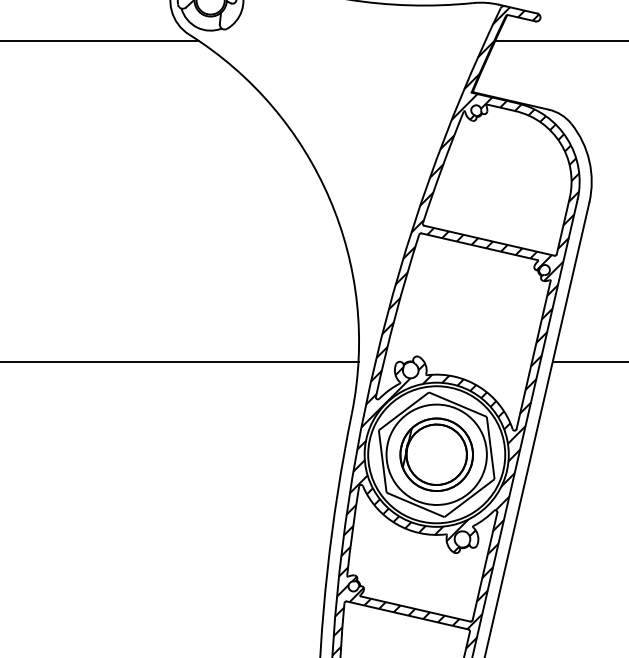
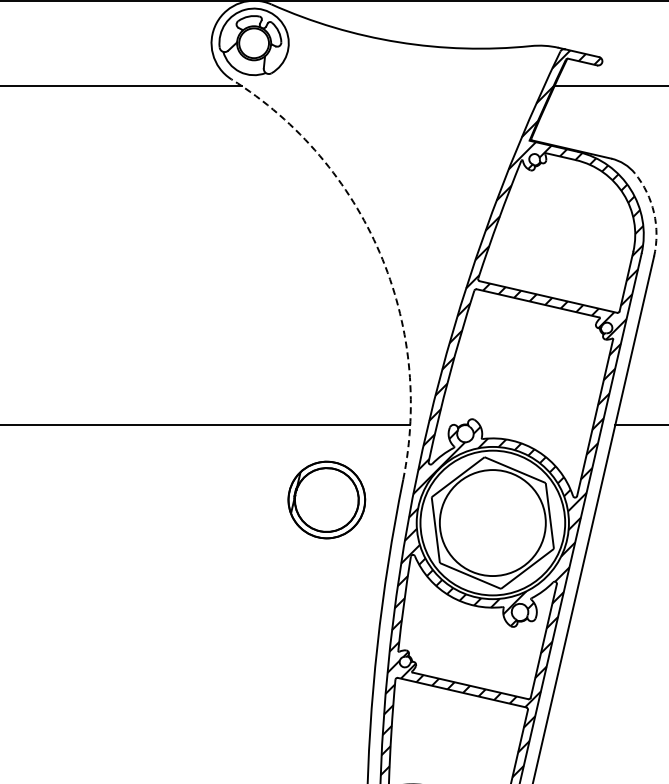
arc: (589, 160) -> (654, 212), solid -> dashed
arc: (329, 198) -> (379, 252), solid -> dashed
part: (436, 454) -> (326, 499), moved

